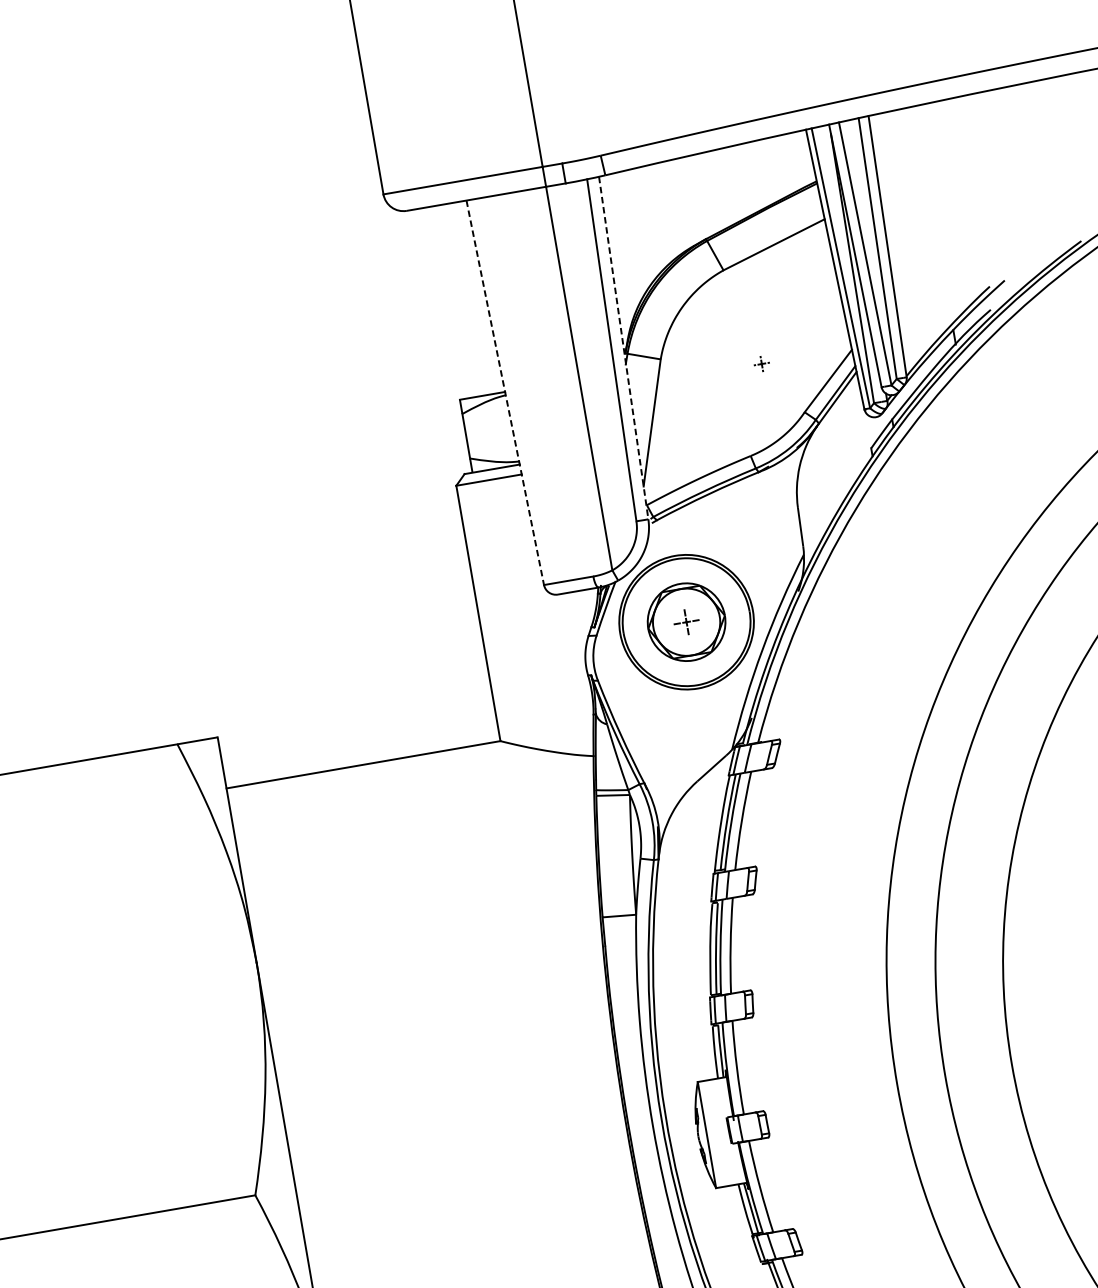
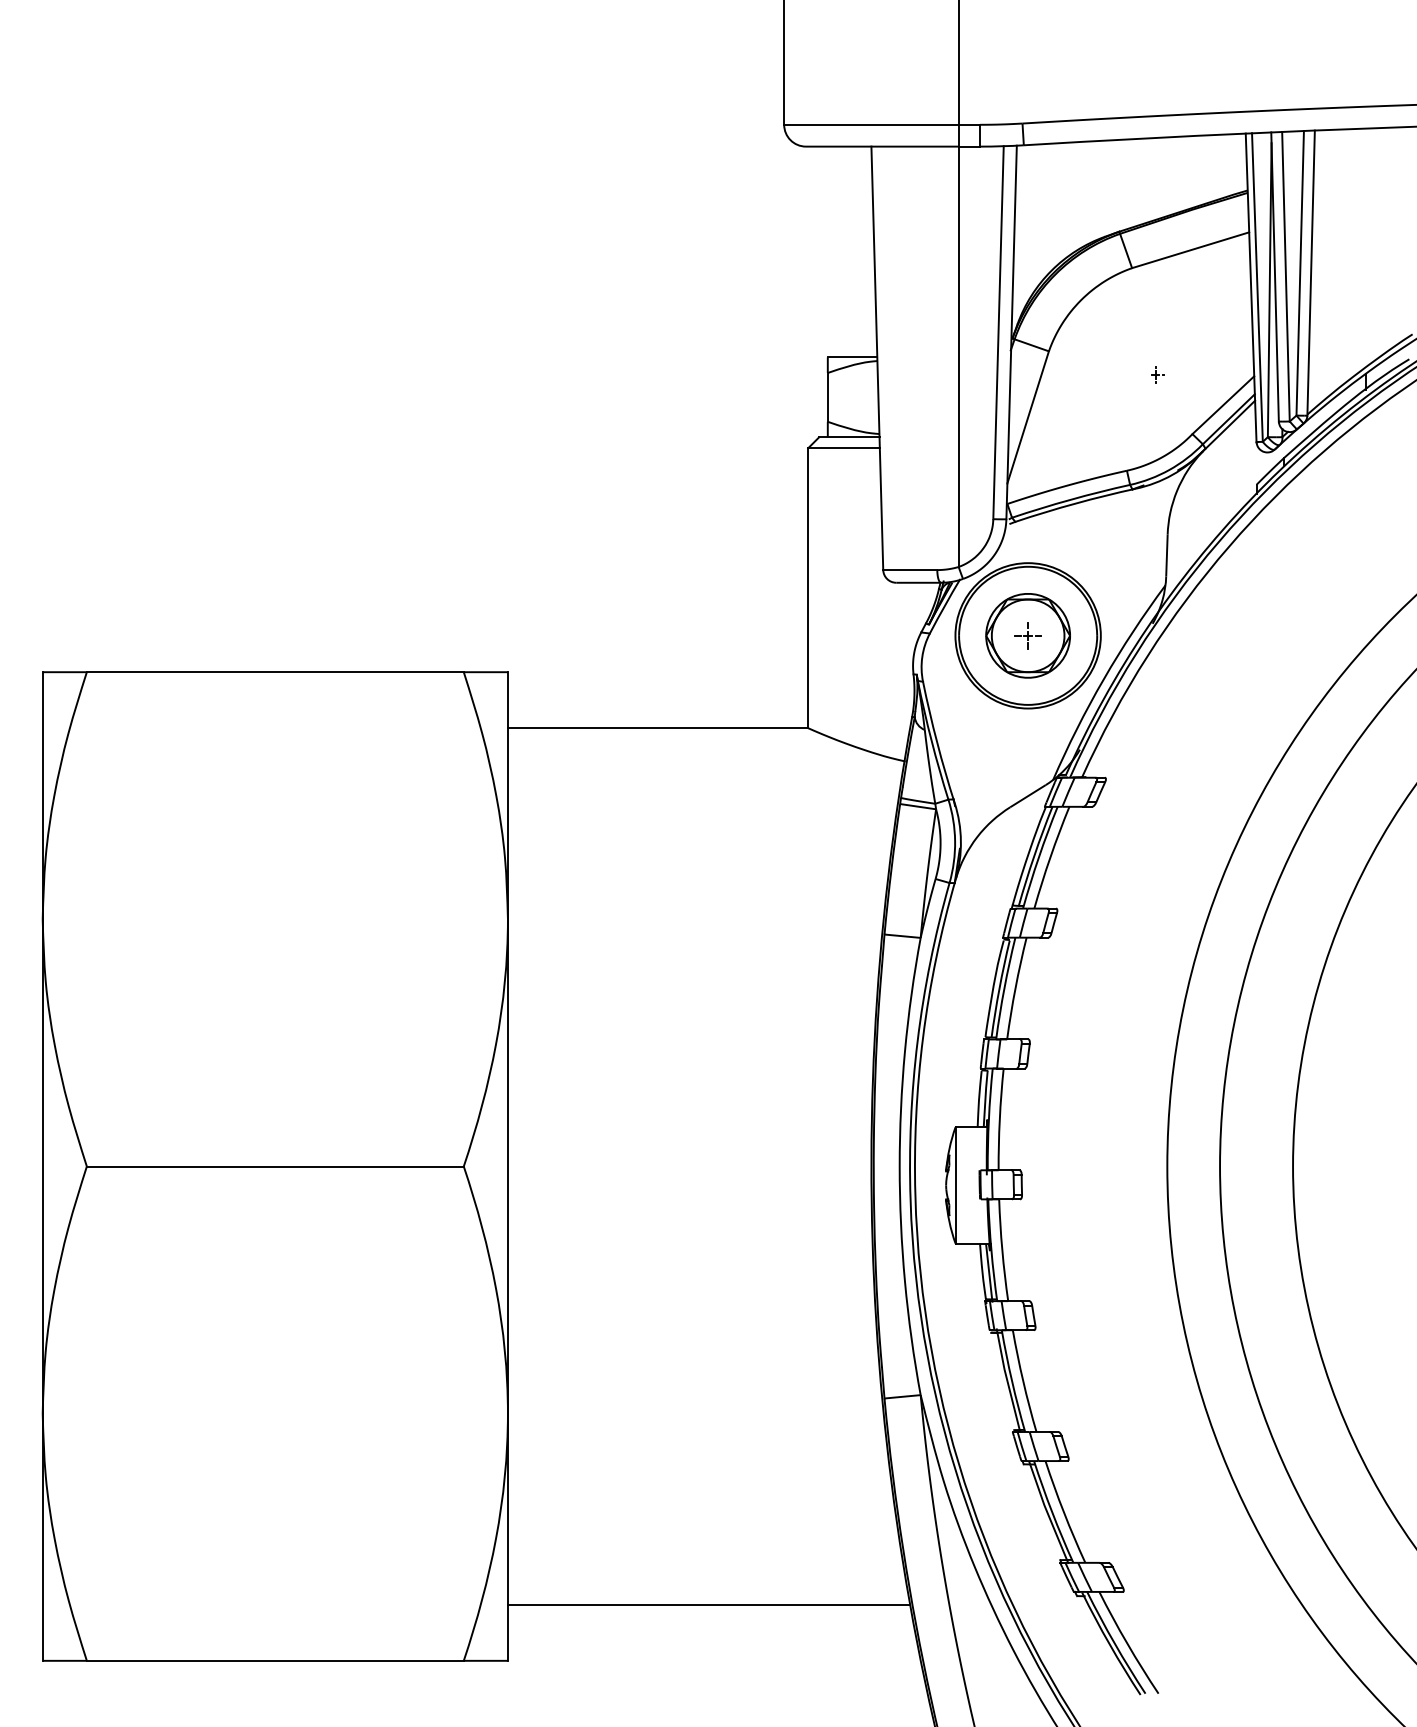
line: (623, 348) -> (1011, 332), dashed -> solid
line: (505, 392) -> (877, 358), dashed -> solid

